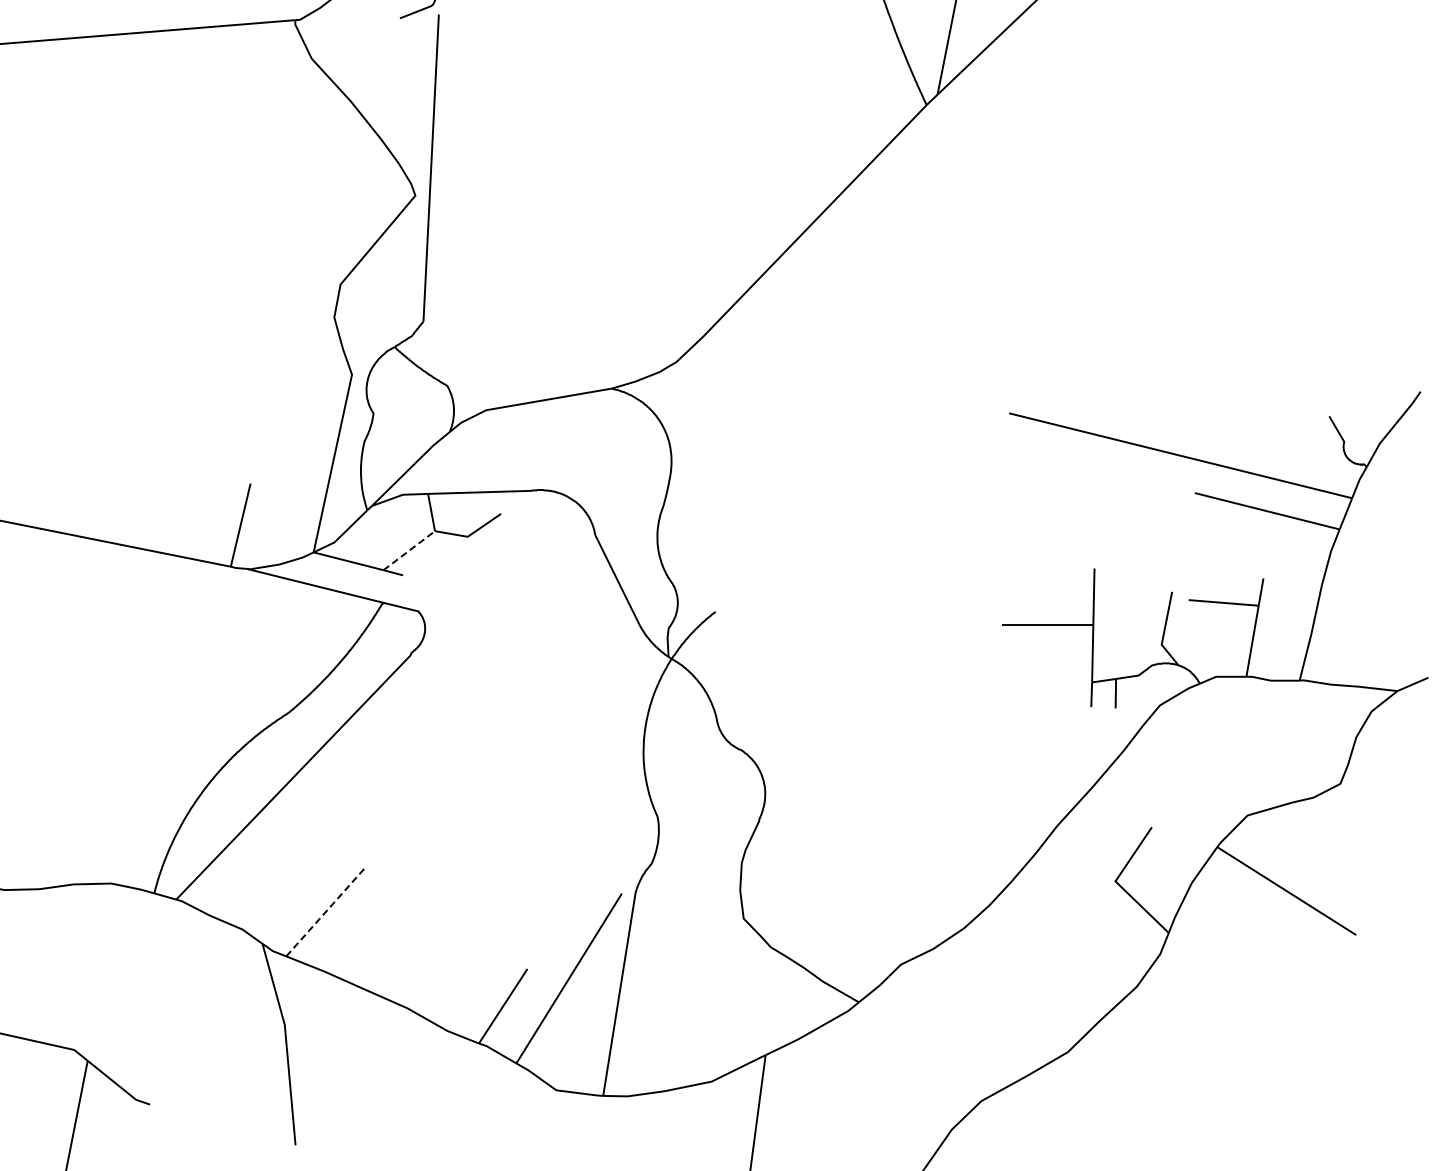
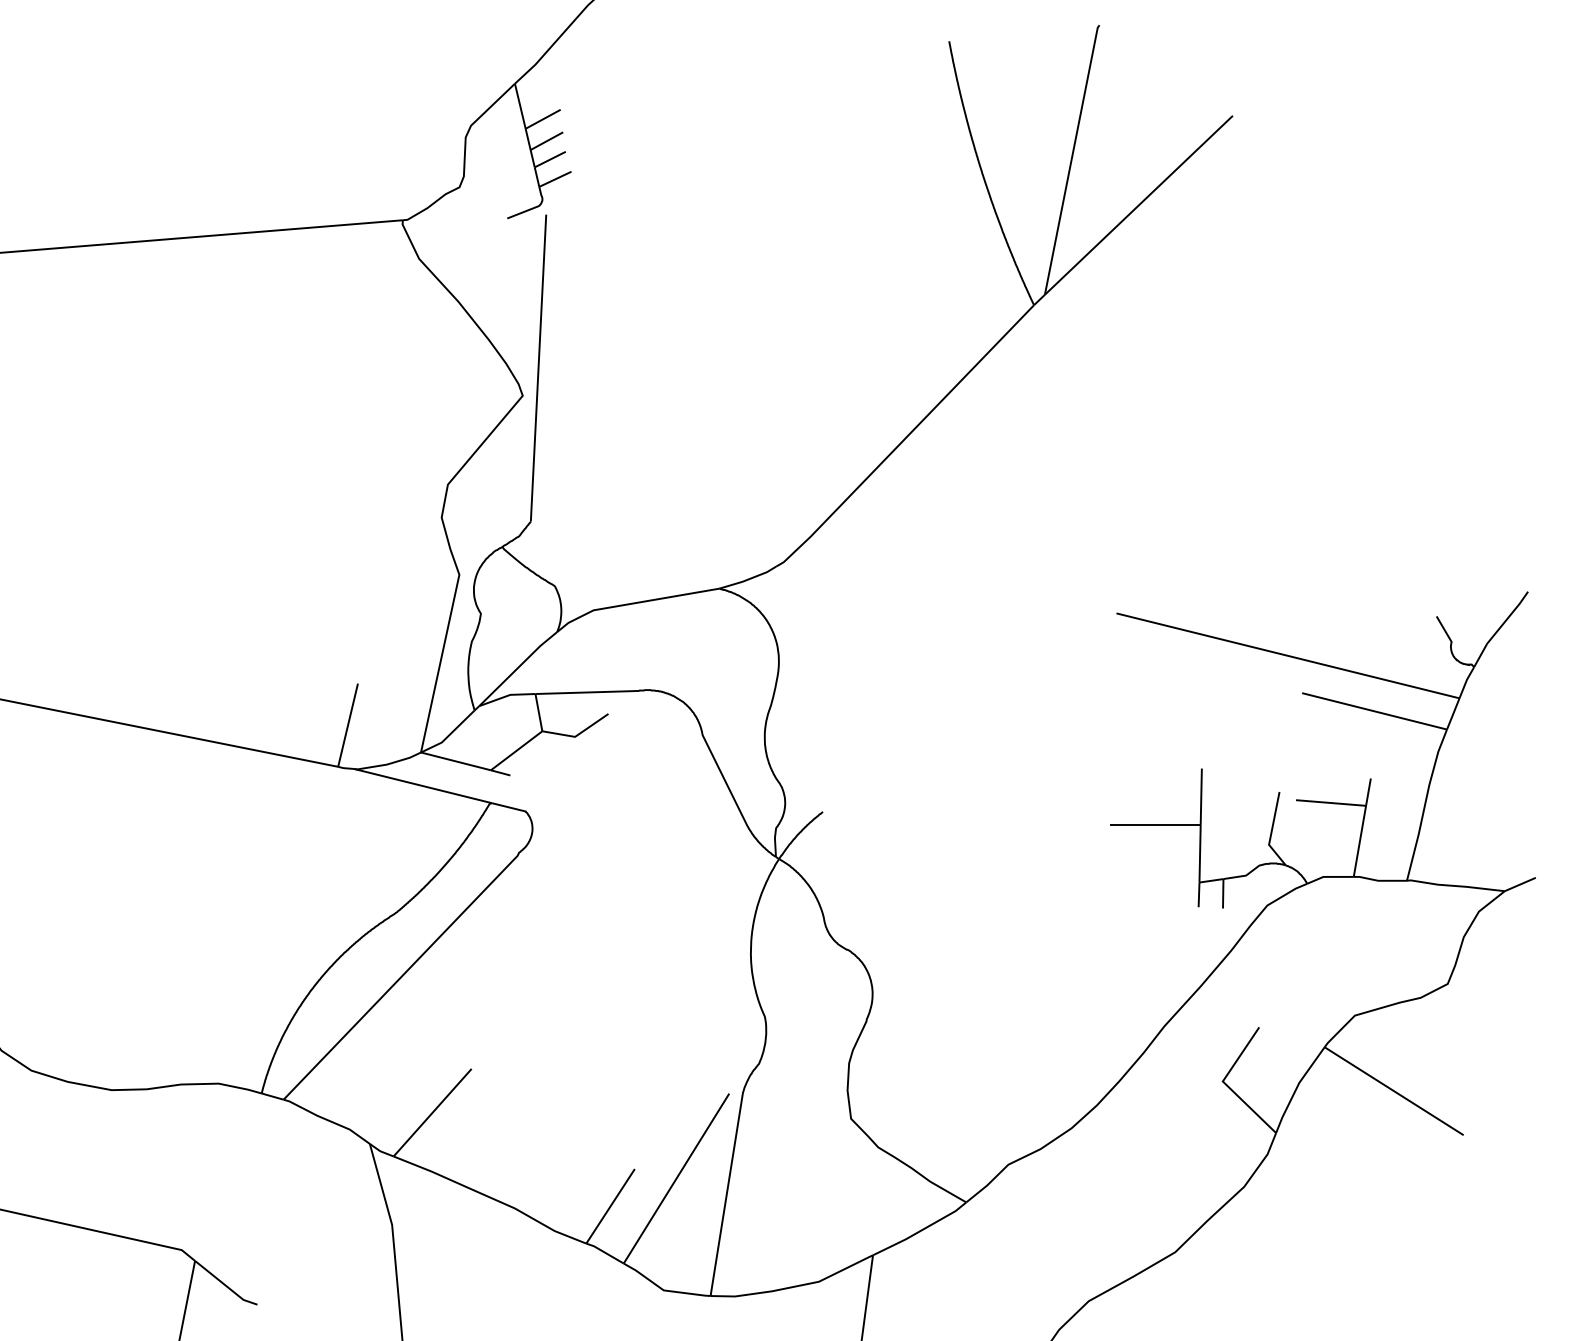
line: (410, 550) -> (517, 750), dashed -> solid
line: (325, 912) -> (432, 1112), dashed -> solid

